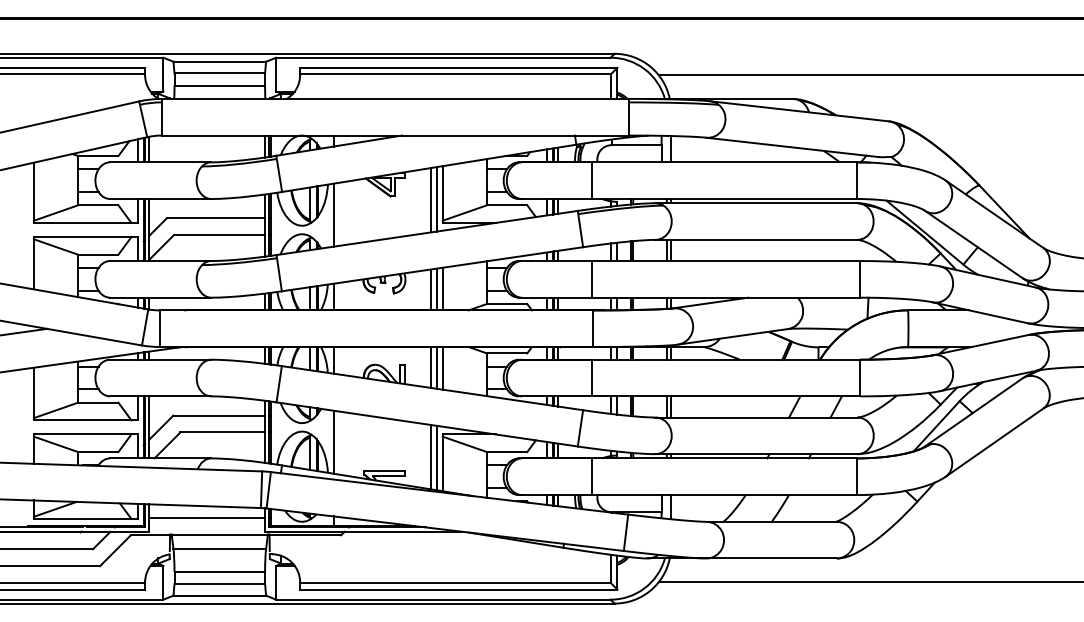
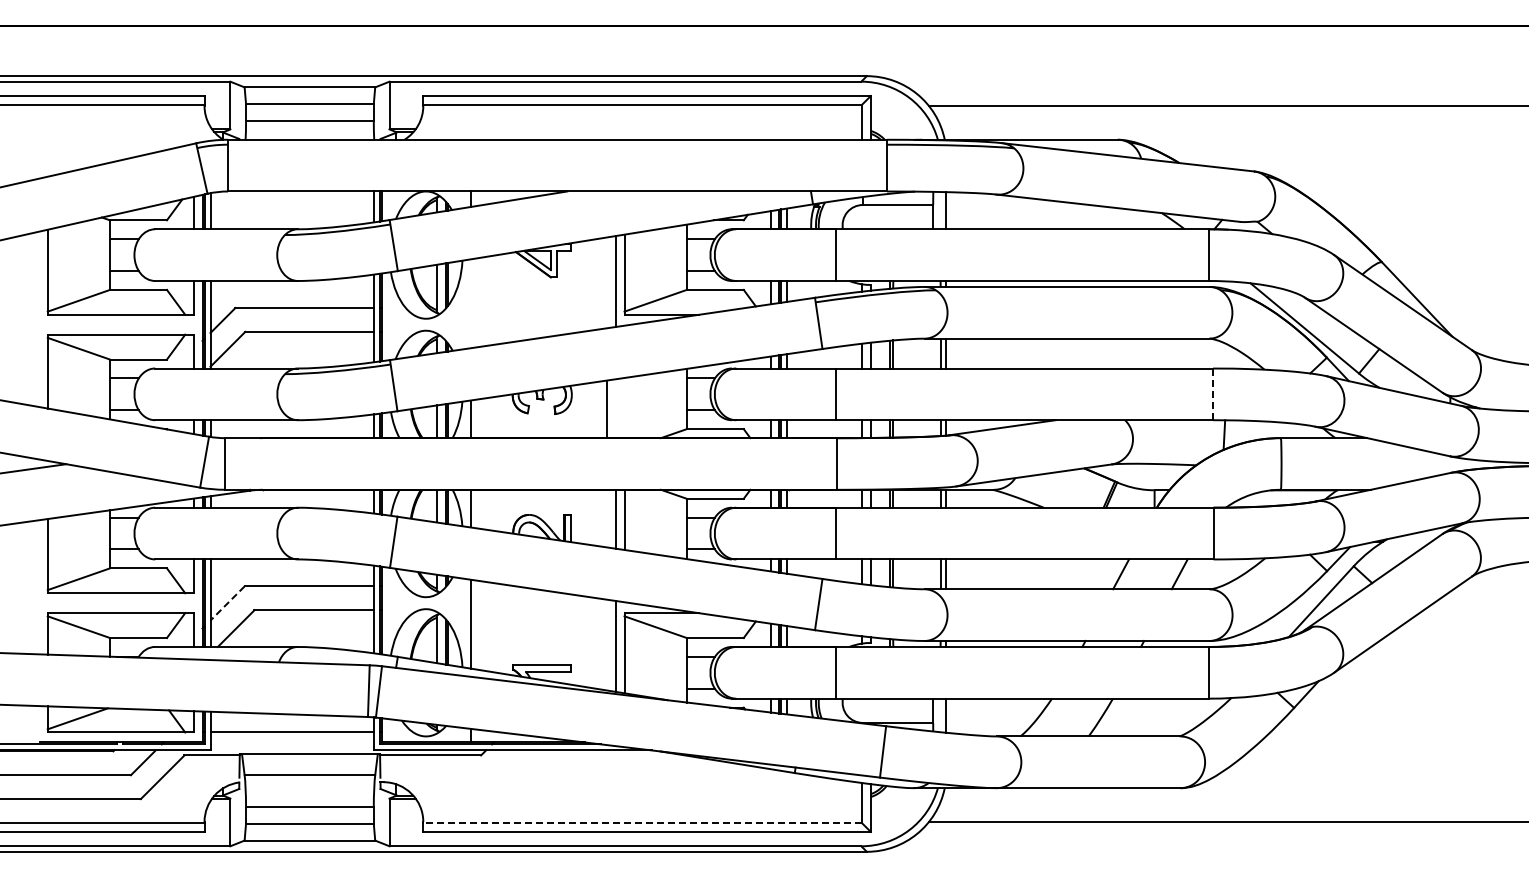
line: (430, 200) -> (607, 282), removed
line: (333, 214) -> (470, 303), removed
line: (860, 279) -> (1213, 394), solid -> dashed
line: (442, 288) -> (624, 407), removed
line: (437, 289) -> (616, 408), removed
line: (430, 367) -> (607, 518), removed
line: (161, 427) -> (227, 603), solid -> dashed
line: (430, 456) -> (607, 644), removed
line: (455, 583) -> (642, 823), solid -> dashed

